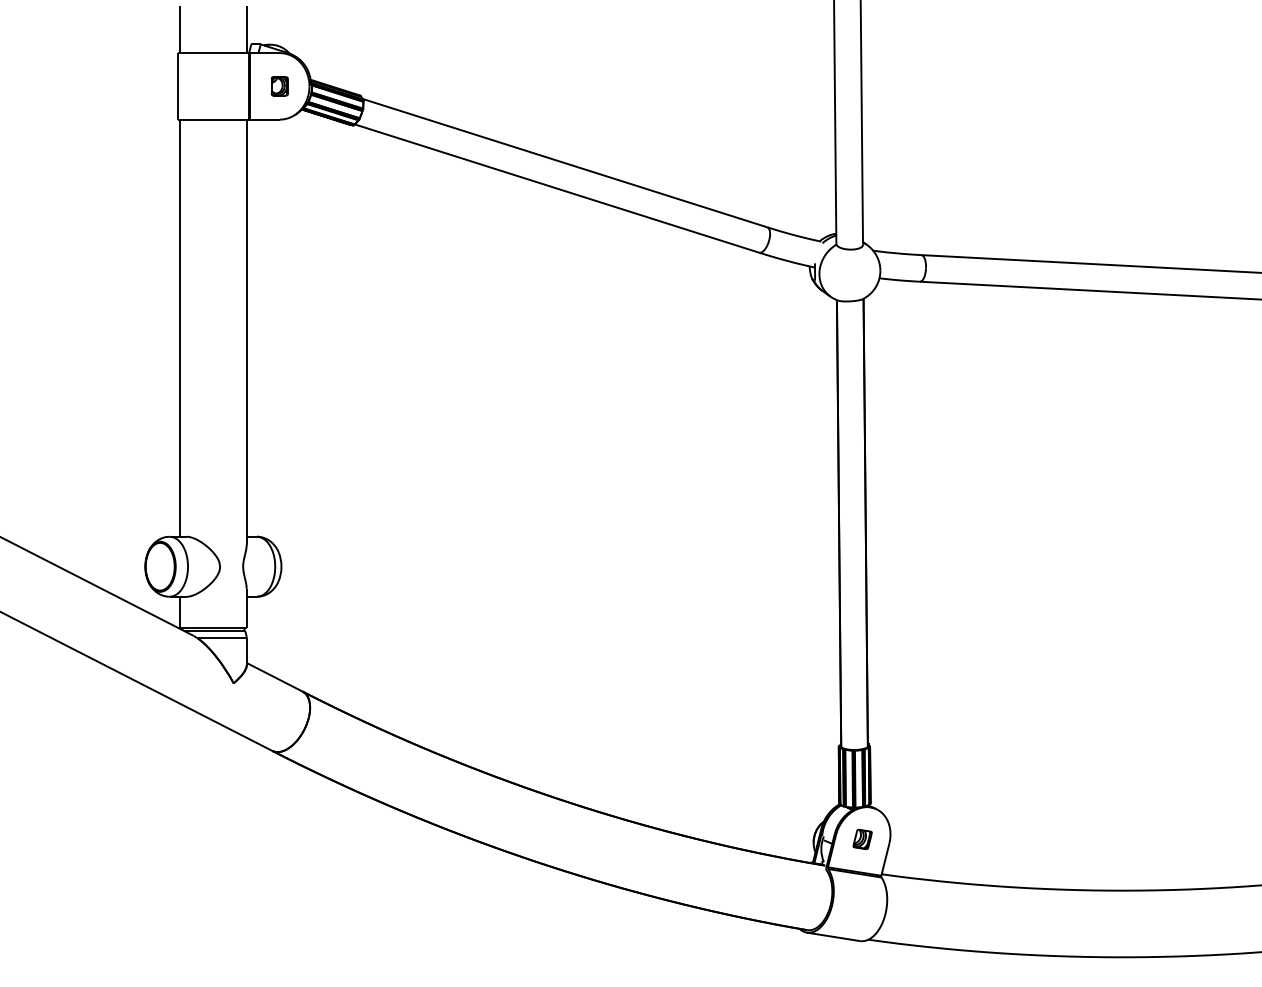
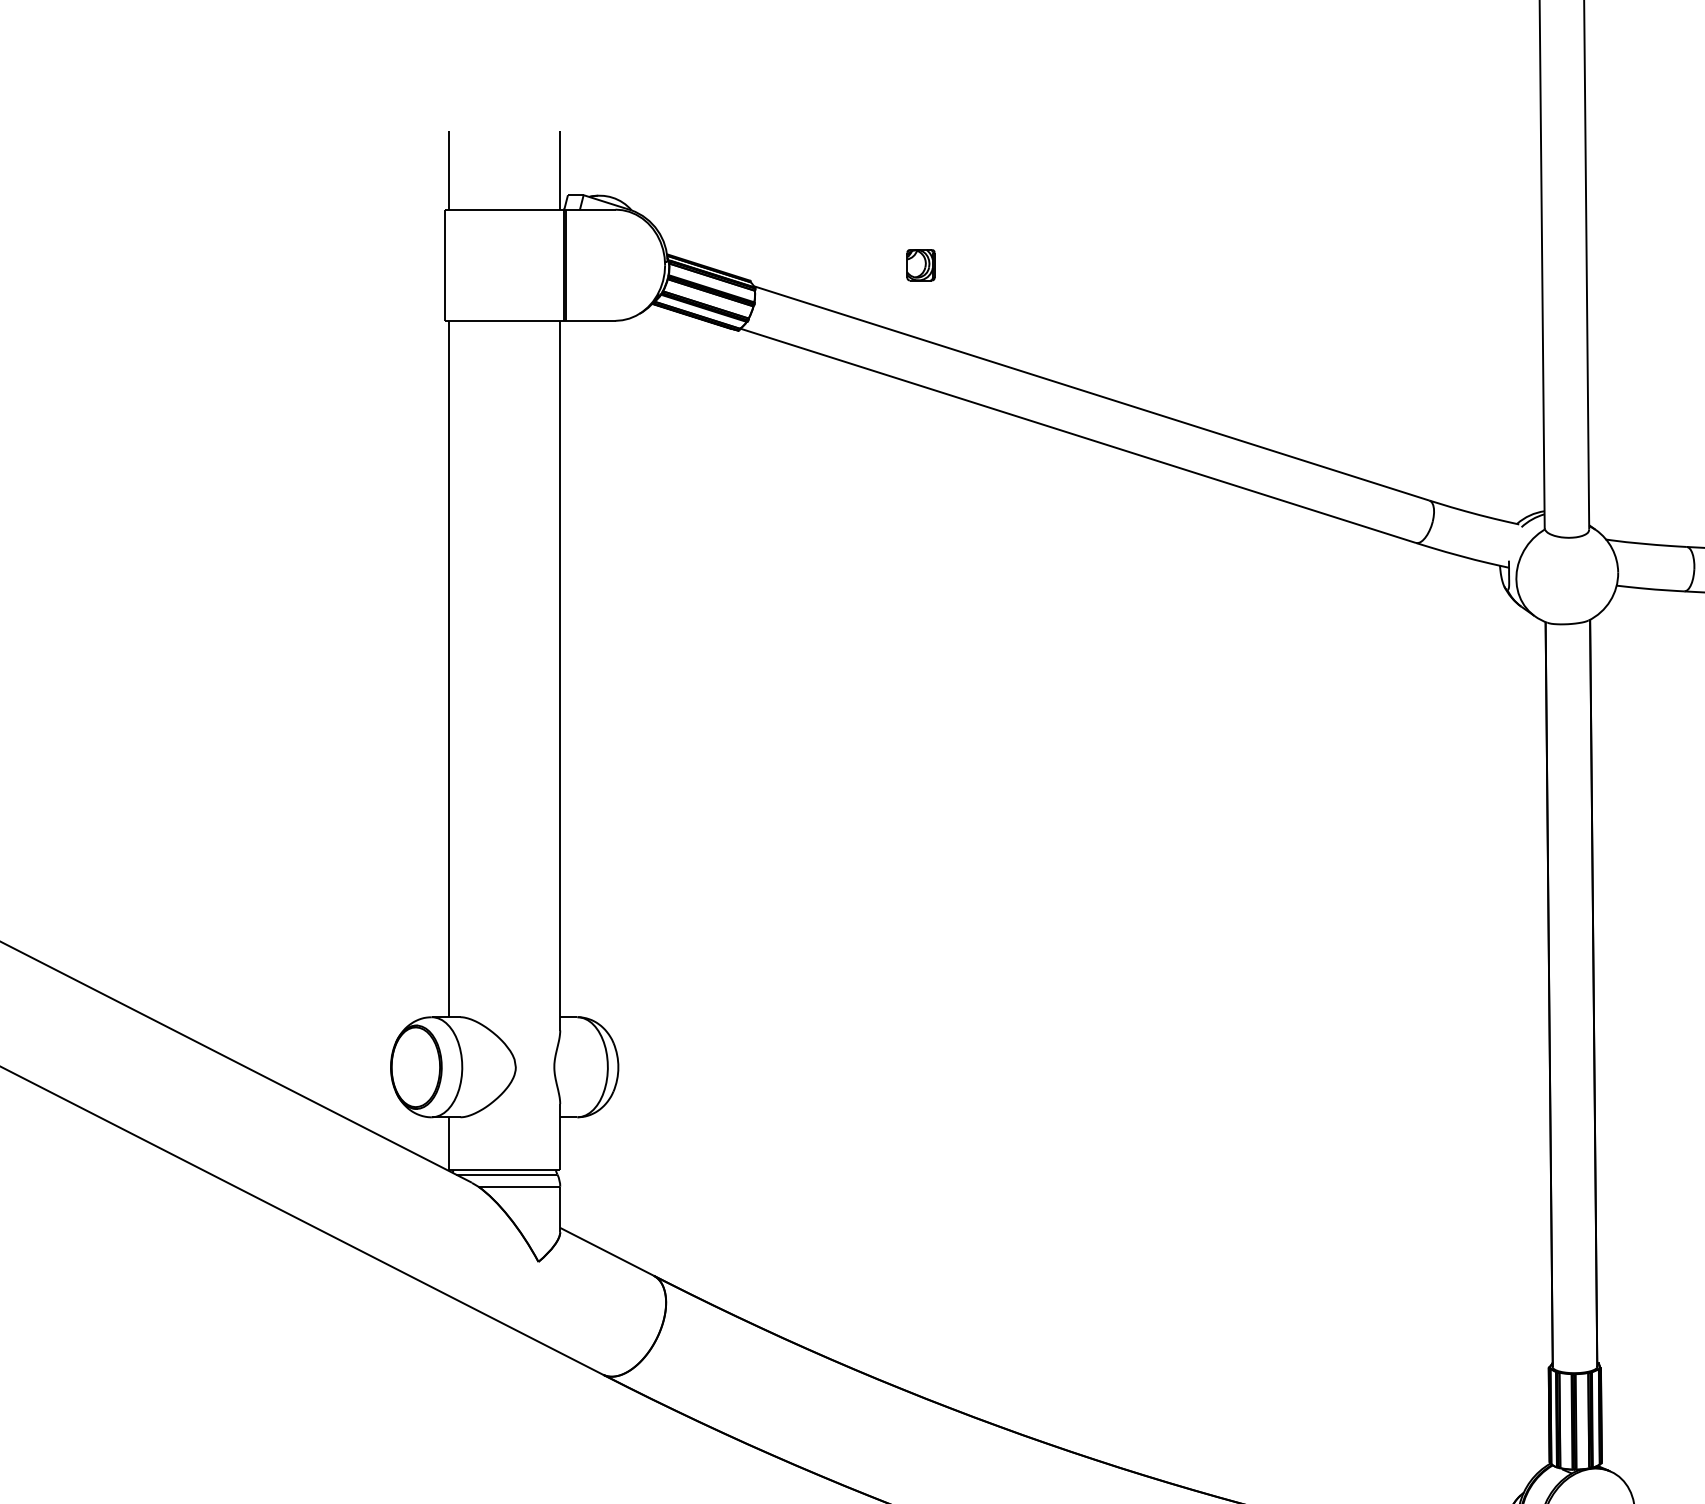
part: (279, 86) -> (920, 265), moved

